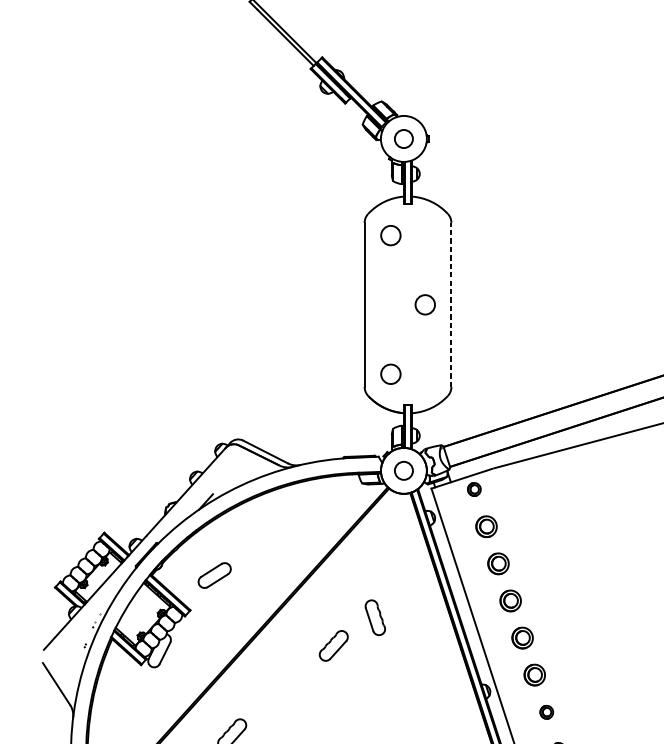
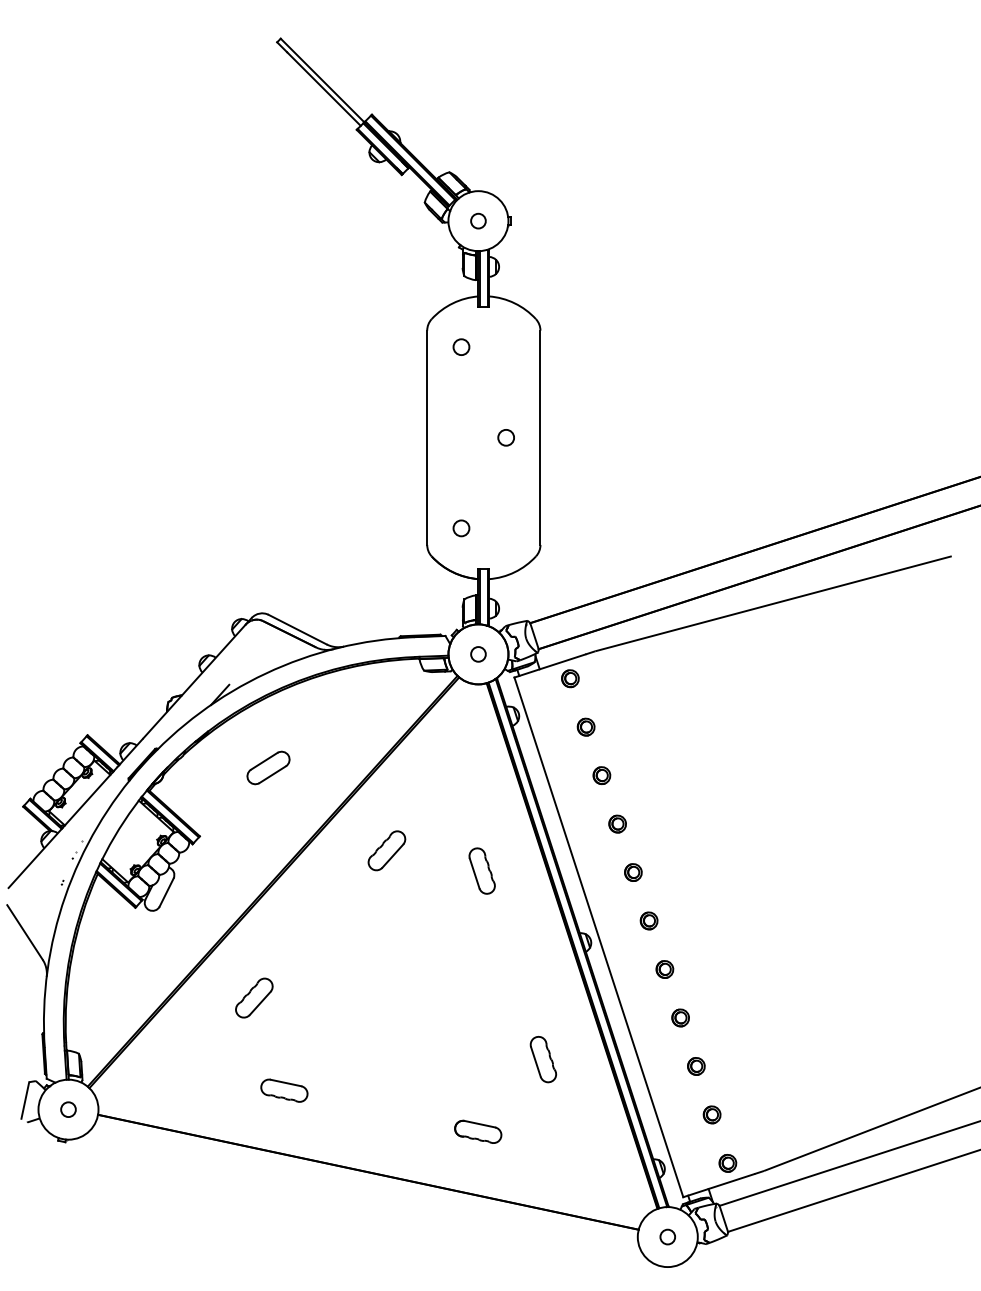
circle: (403, 138) -> (478, 220), size x0.62
circle: (390, 234) -> (461, 346), size x0.62
circle: (424, 304) -> (505, 437), size x0.62
line: (451, 304) -> (540, 437), dashed -> solid
circle: (390, 374) -> (461, 528), size x0.62
circle: (403, 470) -> (478, 654), size x0.62
part: (485, 526) -> (585, 726), size x0.62
part: (498, 563) -> (601, 775), size x0.62
part: (214, 575) -> (268, 767), moved
part: (510, 600) -> (617, 823), size x0.62
part: (374, 617) -> (481, 870), moved
part: (522, 638) -> (633, 872), size x0.62
part: (333, 645) -> (386, 850), moved
part: (534, 674) -> (648, 920), size x0.62

